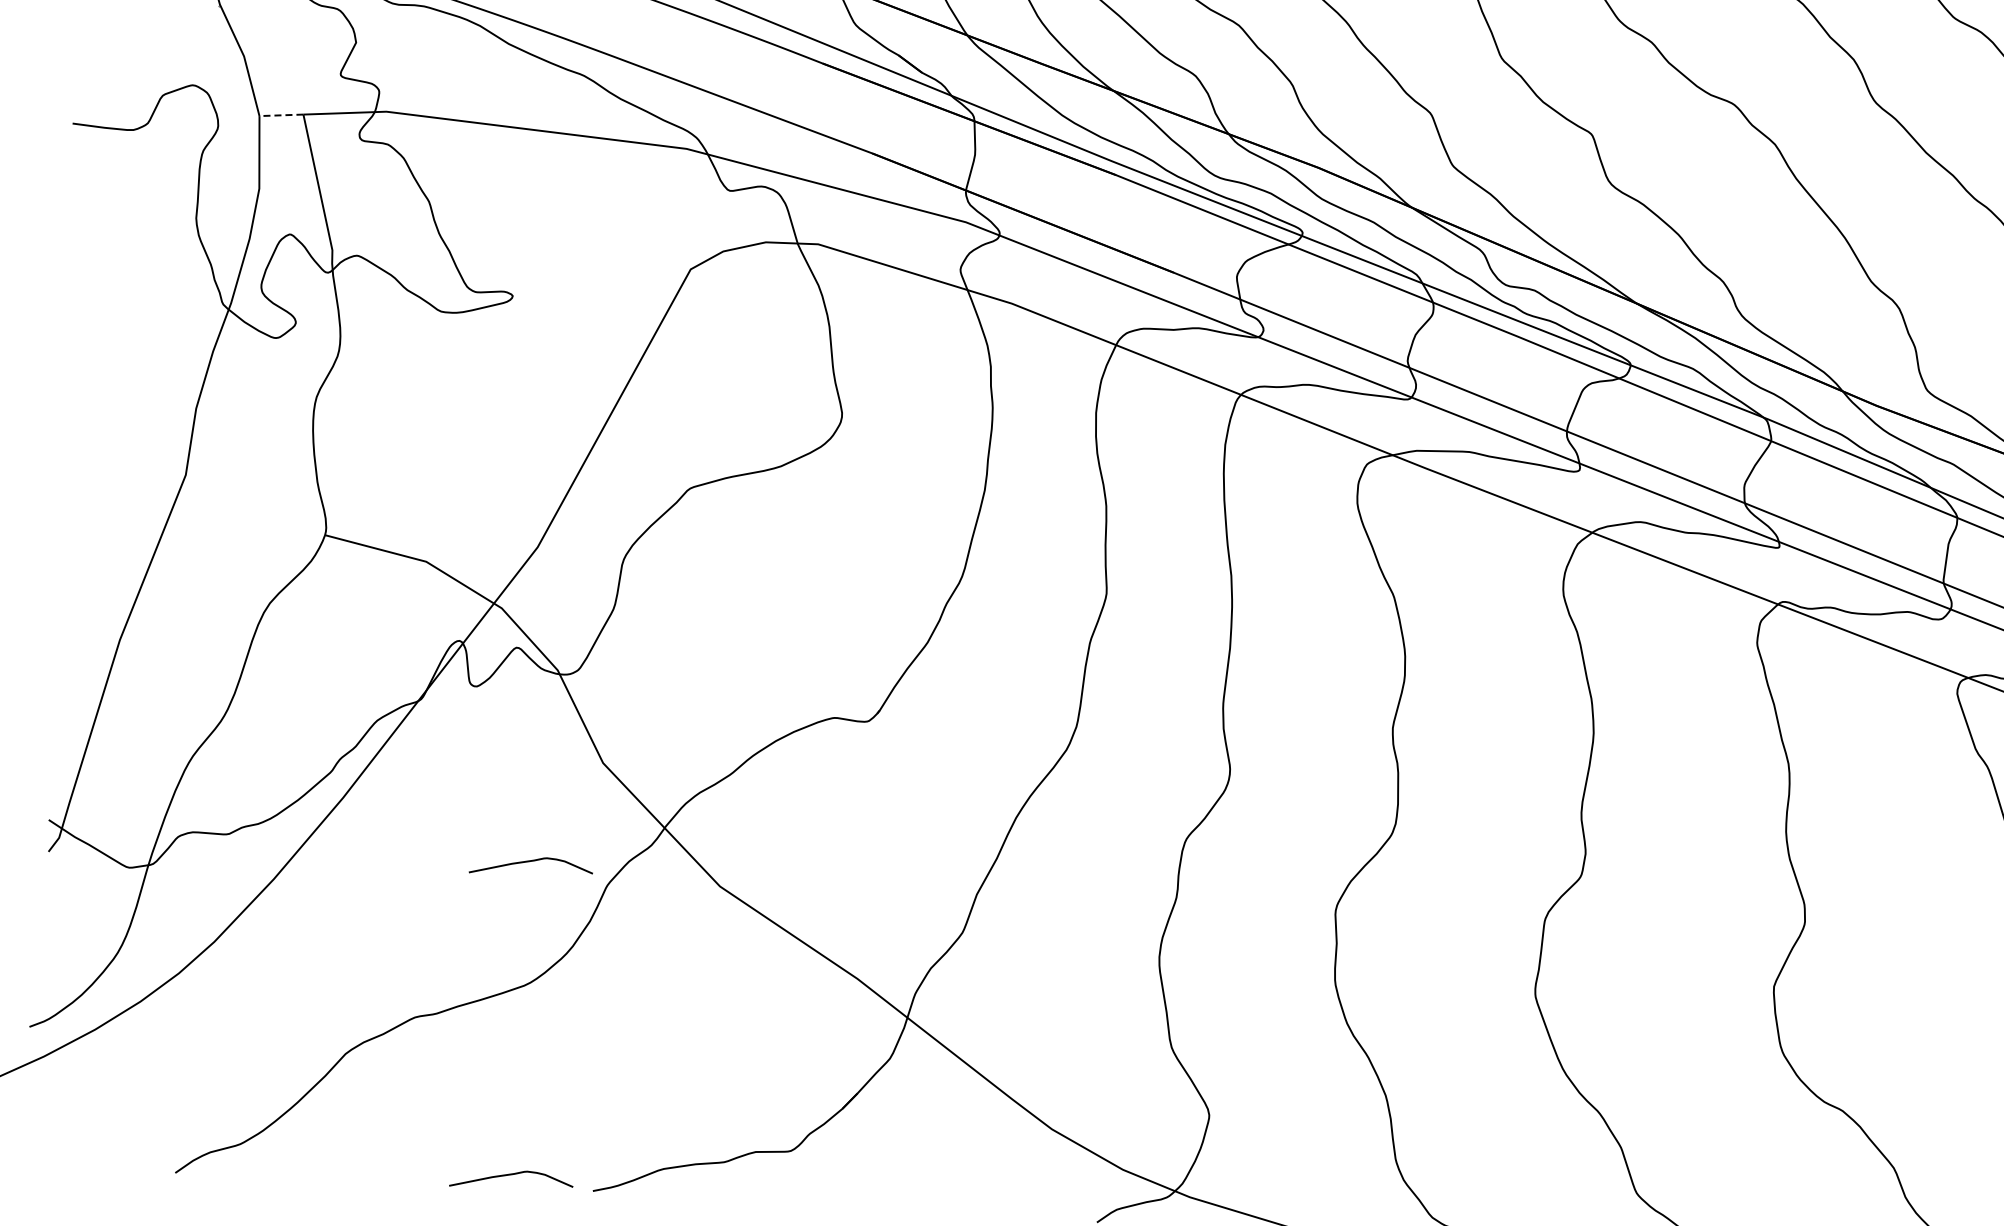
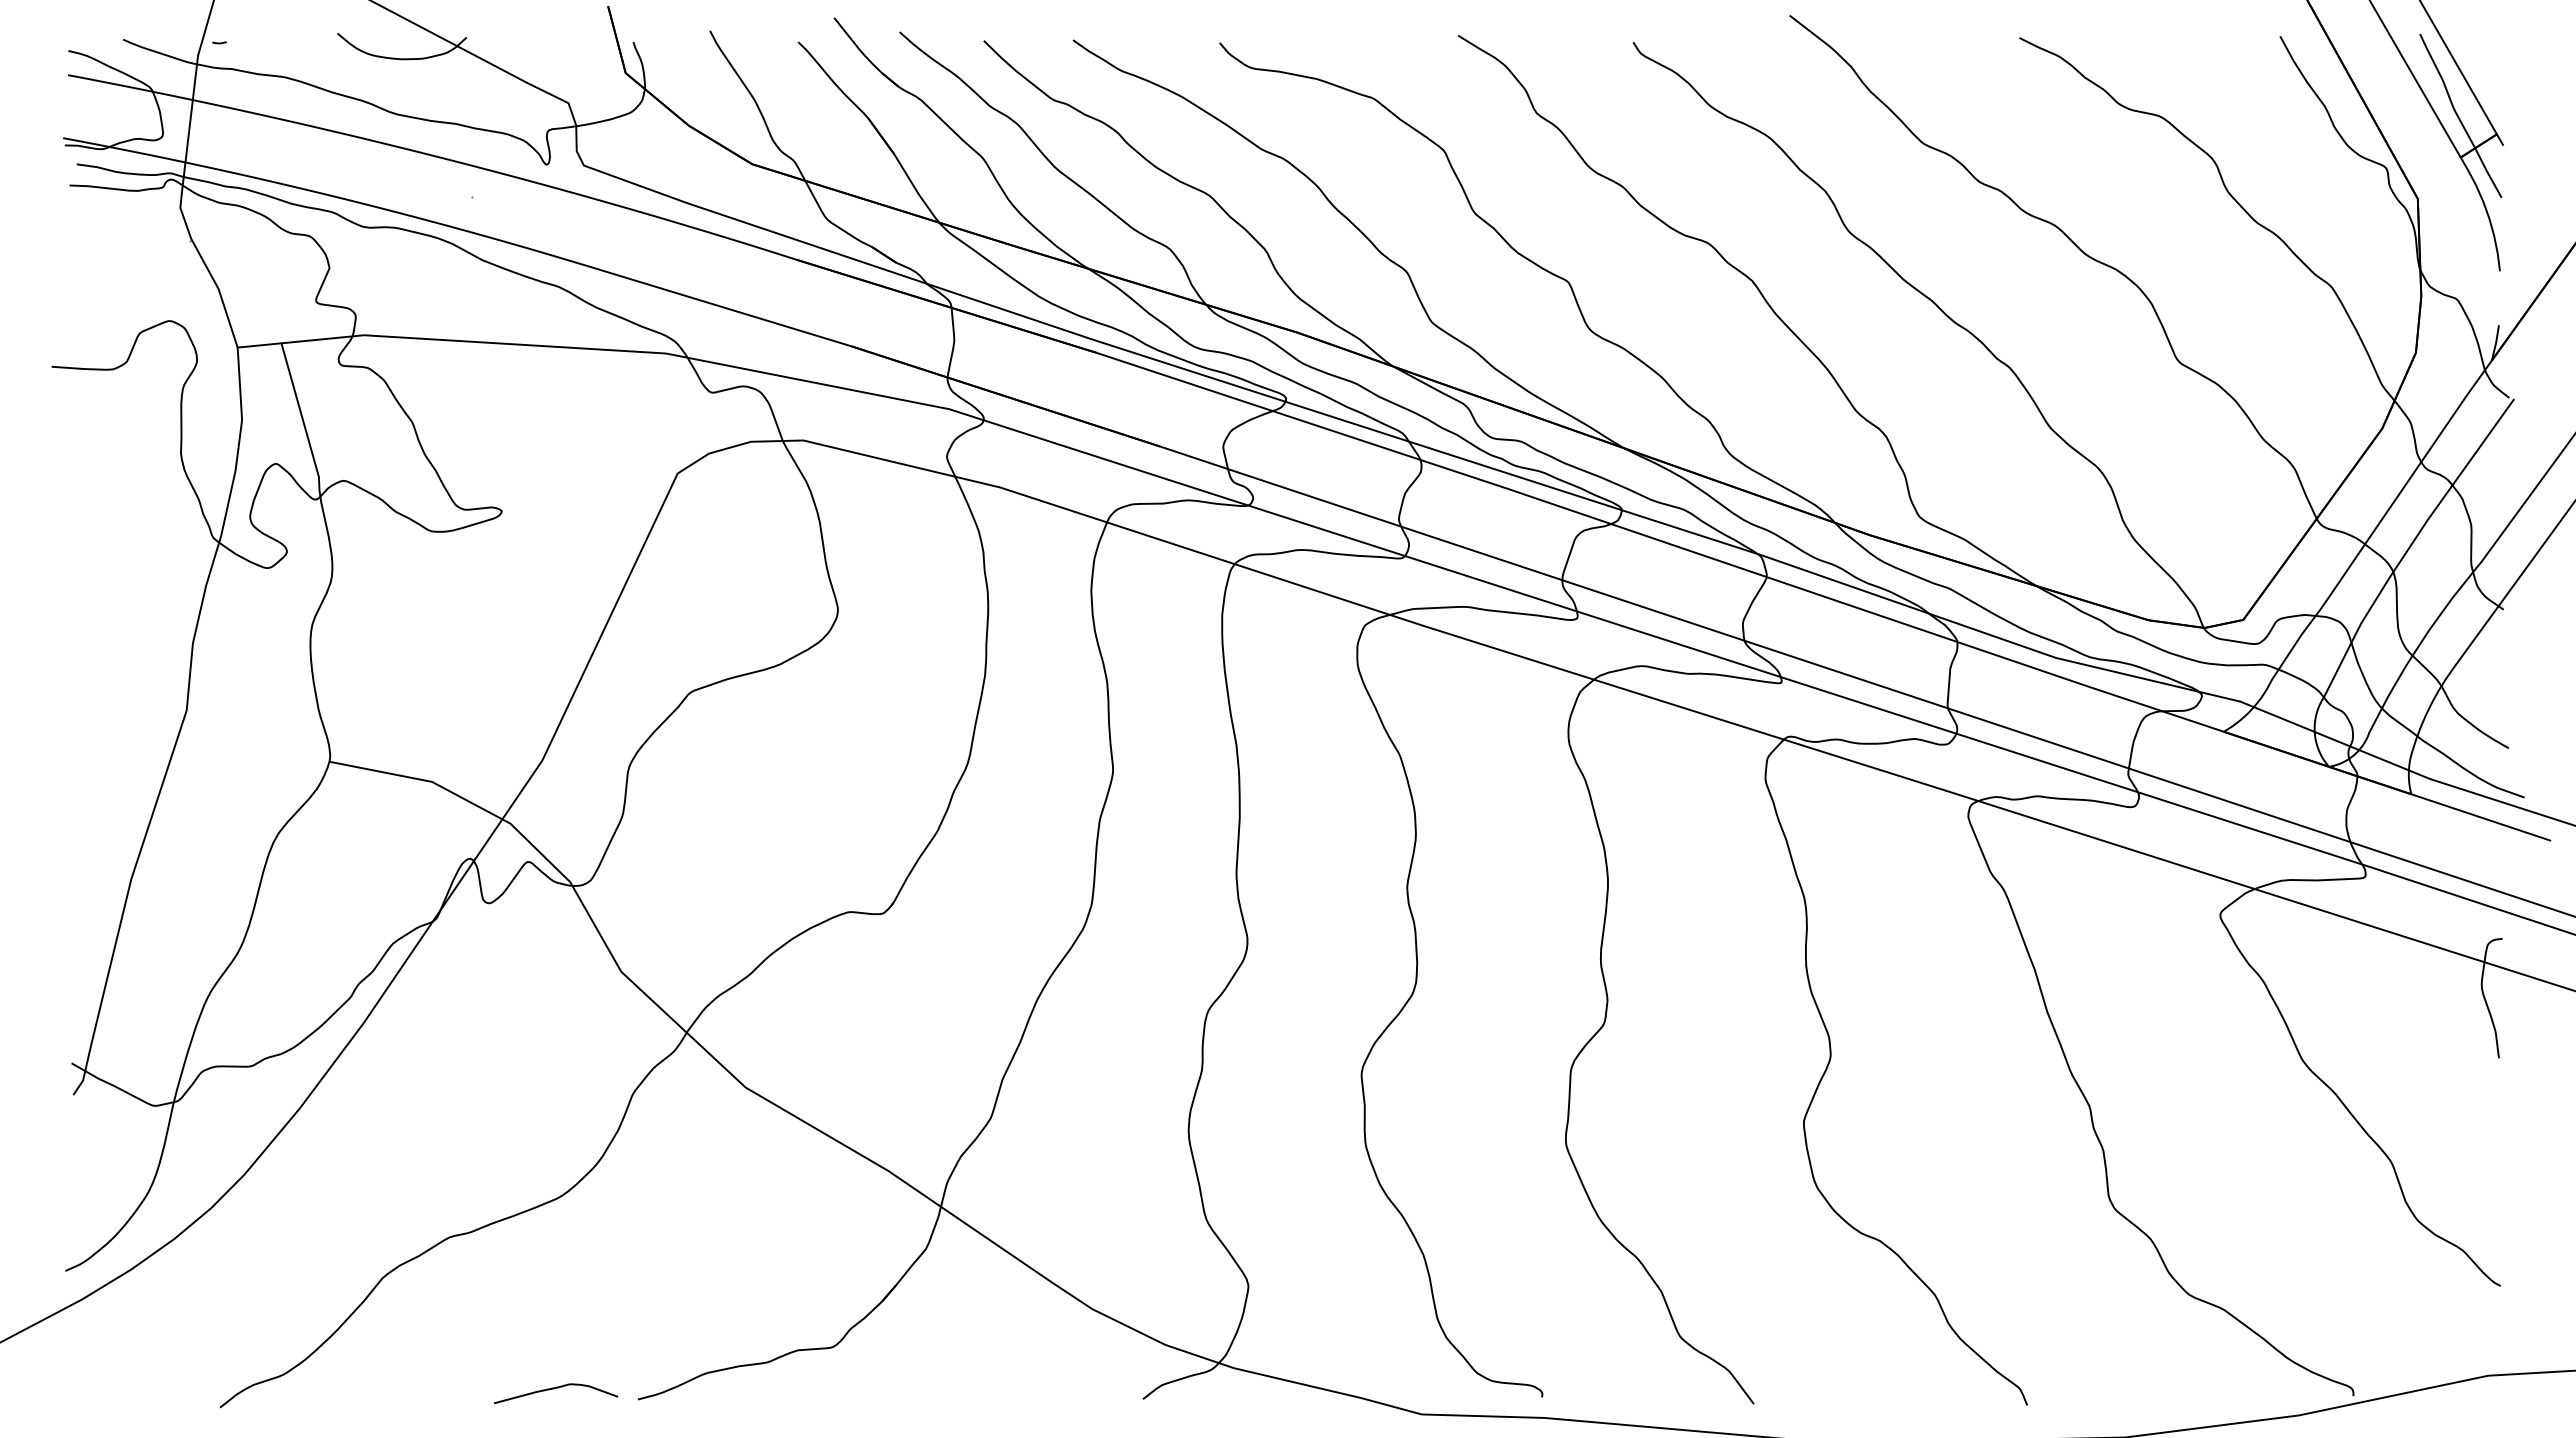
line: (281, 115) -> (259, 345), dashed -> solid
curve: (529, 862) -> (554, 1075), removed

